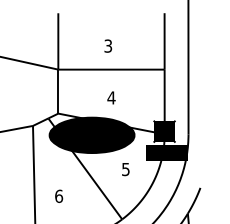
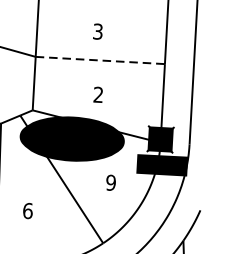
line: (111, 69) -> (100, 60), solid -> dashed
text: (111, 97) -> (98, 94), 4 -> 2
text: (125, 168) -> (110, 181), 5 -> 9

